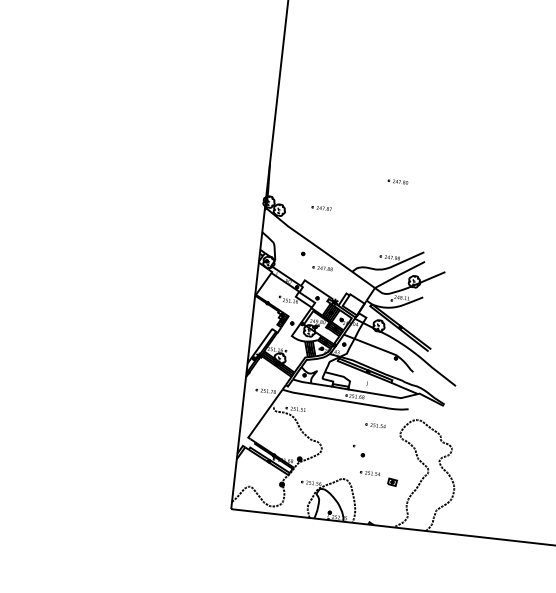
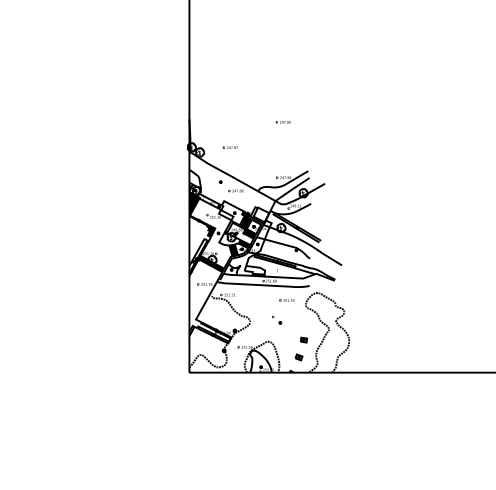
fill: (263, 280) -> (194, 204), added
line: (369, 473) -> (286, 335), removed
part: (382, 505) -> (298, 357), added

